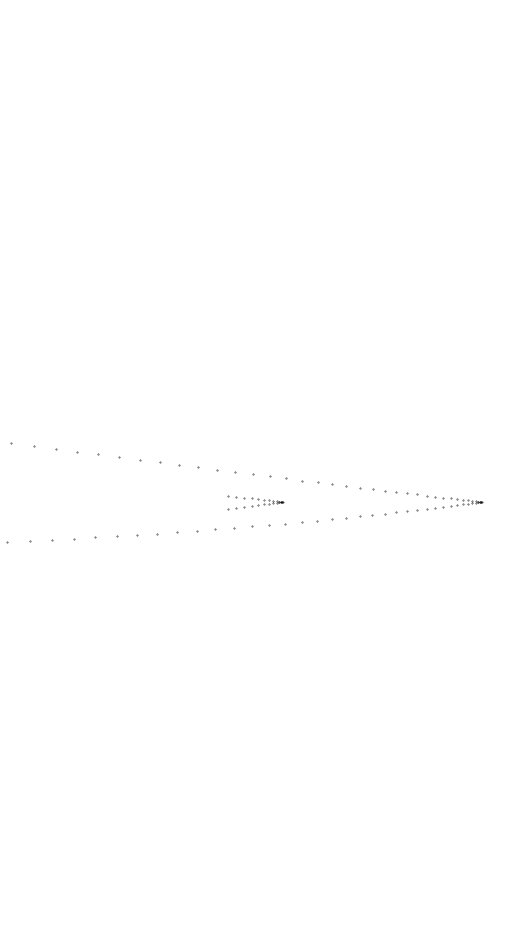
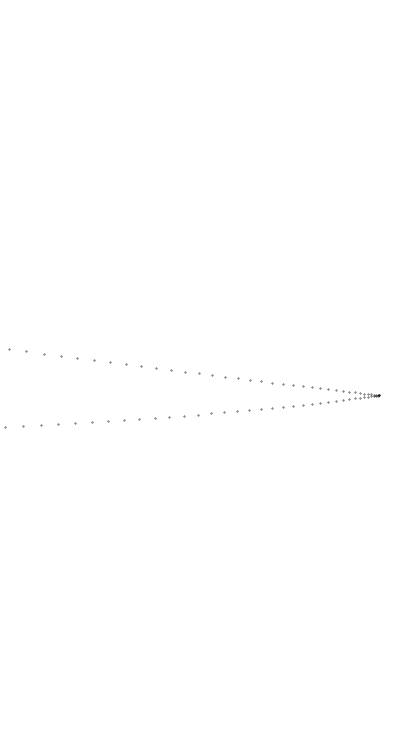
part: (255, 502) -> (200, 395), removed

